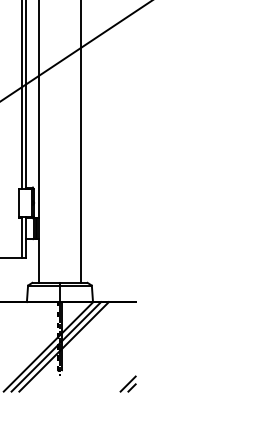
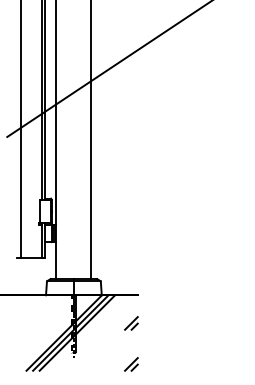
part: (128, 335) -> (131, 323), added

